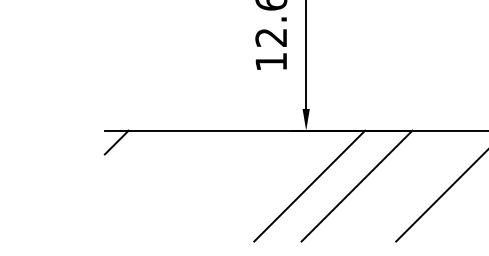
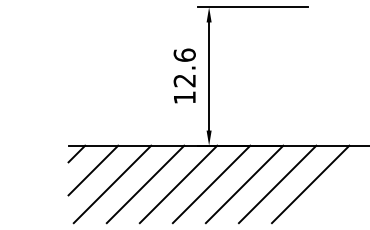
line: (140, 166) -> (93, 170), added
line: (167, 186) -> (112, 184), added
line: (215, 186) -> (145, 184), added
line: (262, 186) -> (178, 184), added
line: (404, 186) -> (277, 184), added

